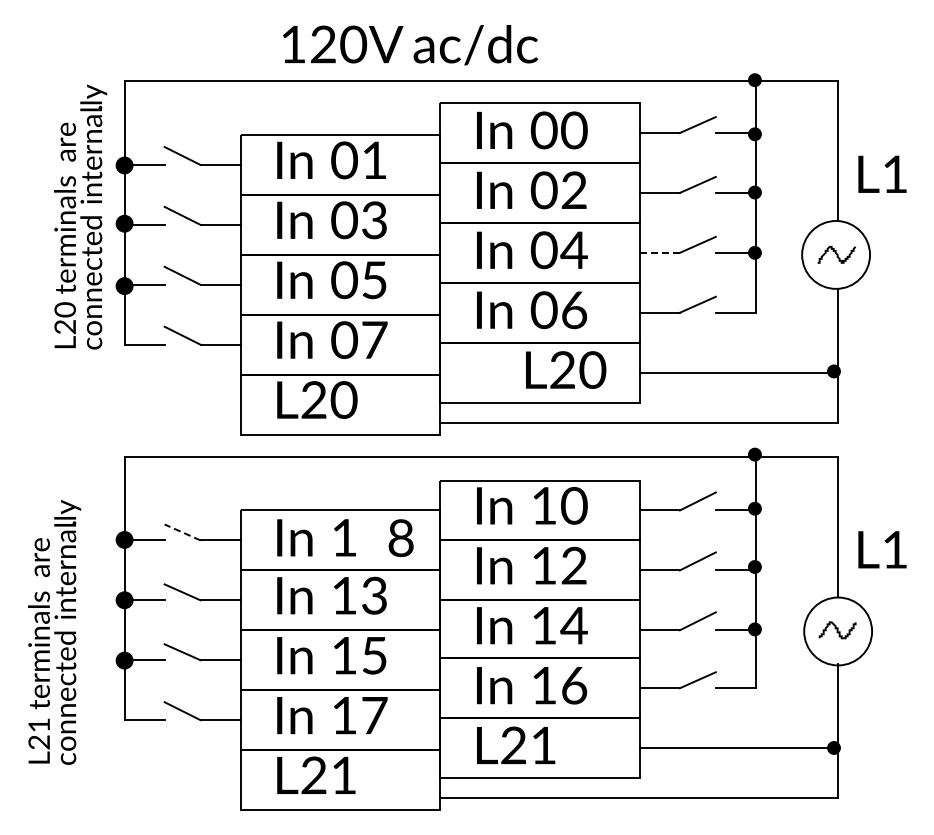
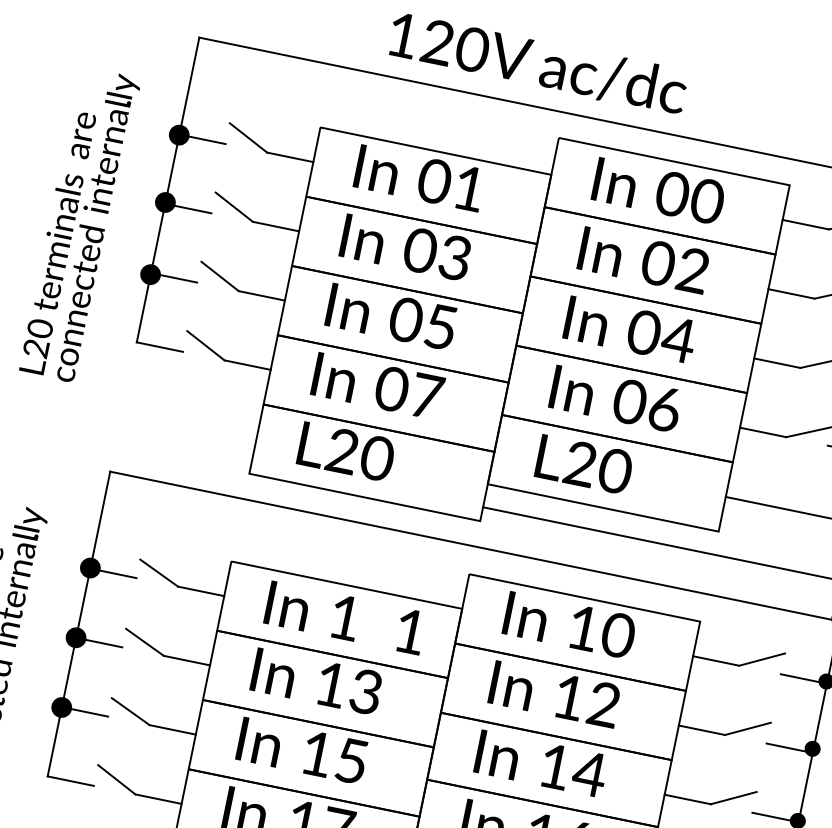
text: (80, 216) -> (80, 224), moved
line: (659, 252) -> (776, 362), dashed -> solid
text: (566, 369) -> (585, 464), moved
line: (182, 532) -> (159, 573), dashed -> solid
text: (400, 538) -> (409, 631), 8 -> 1

